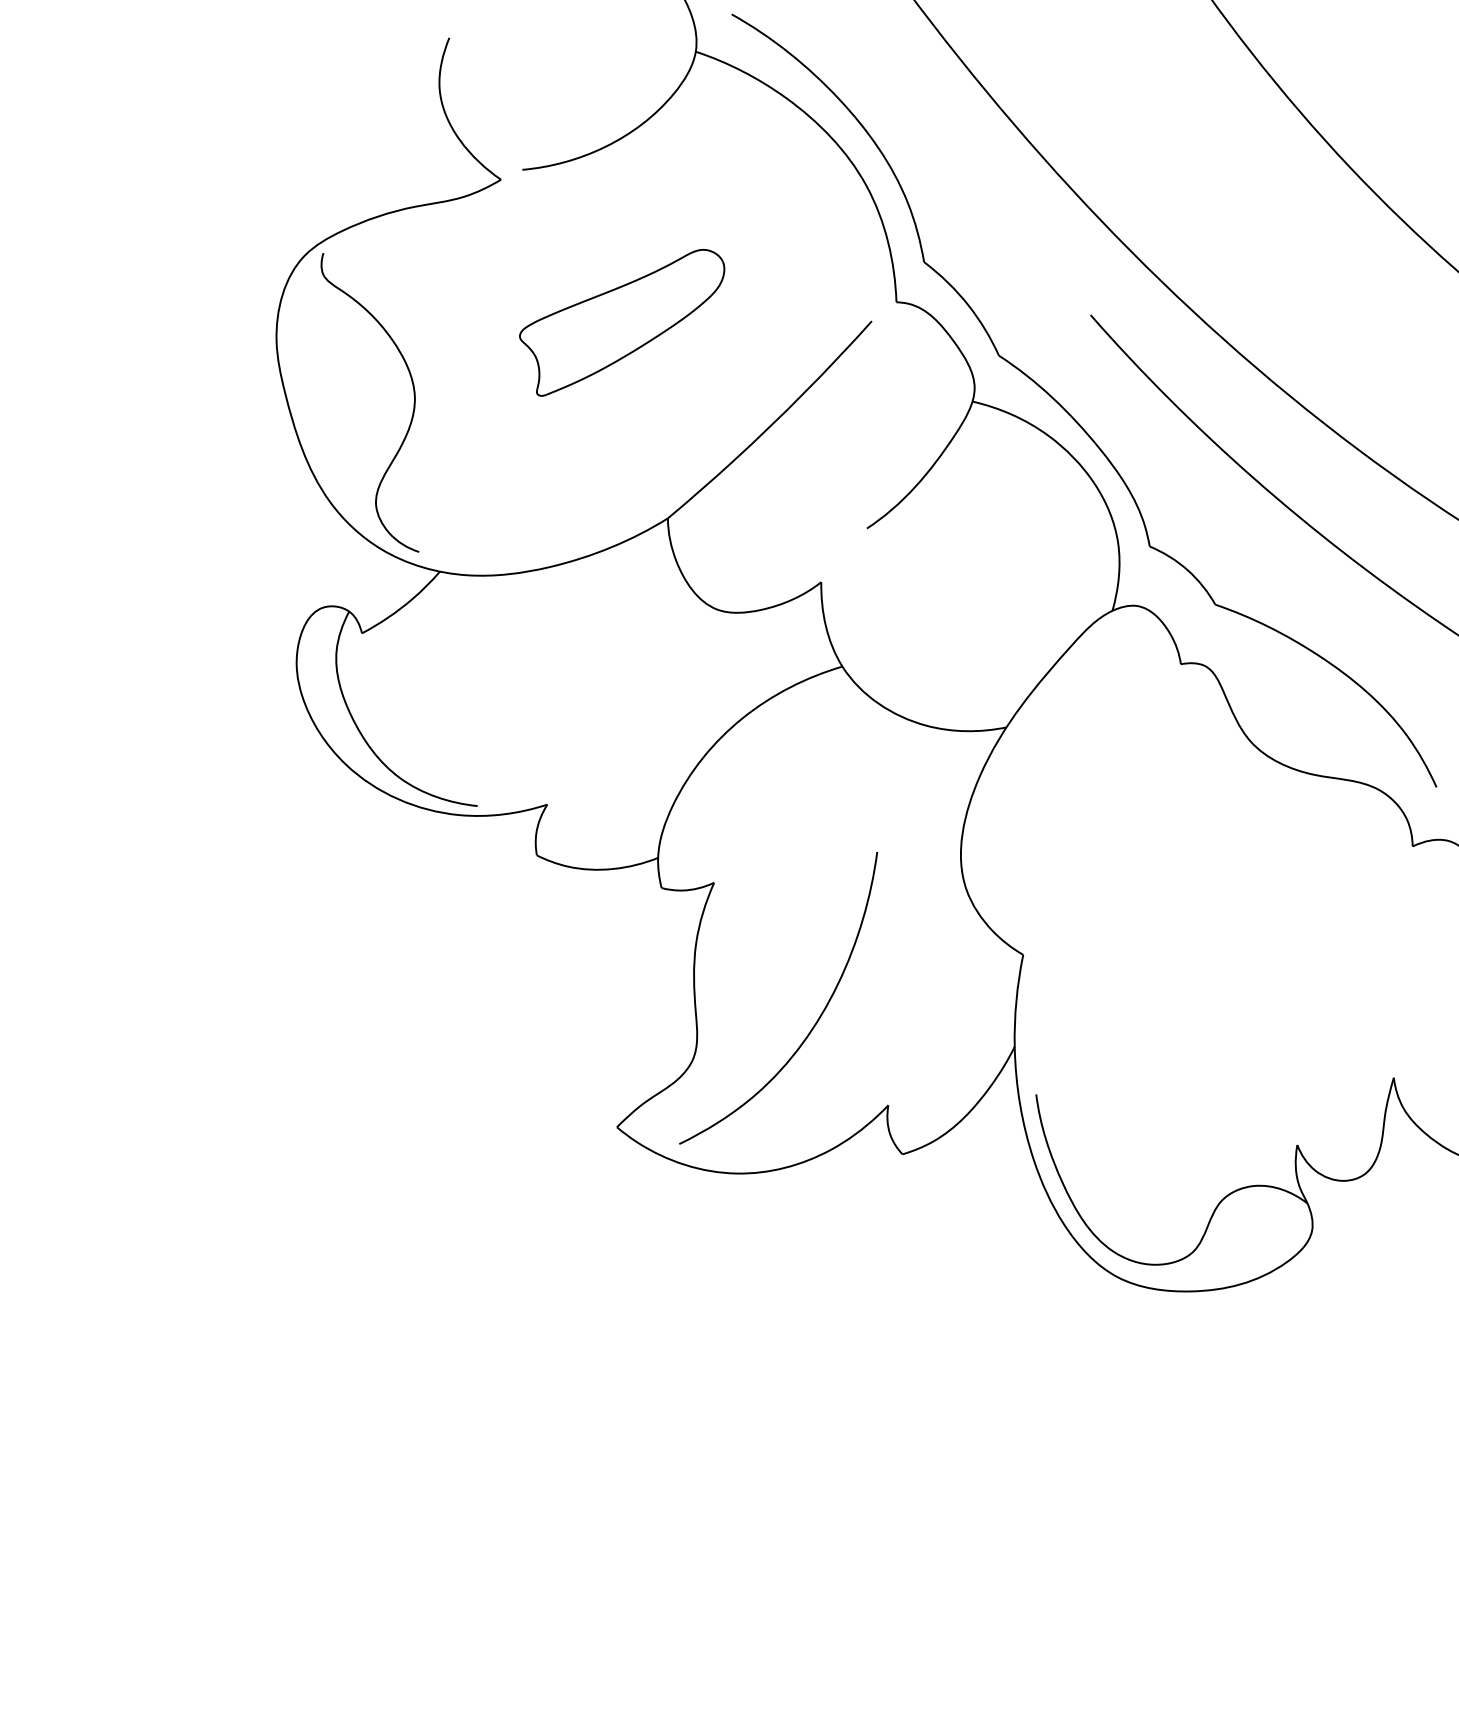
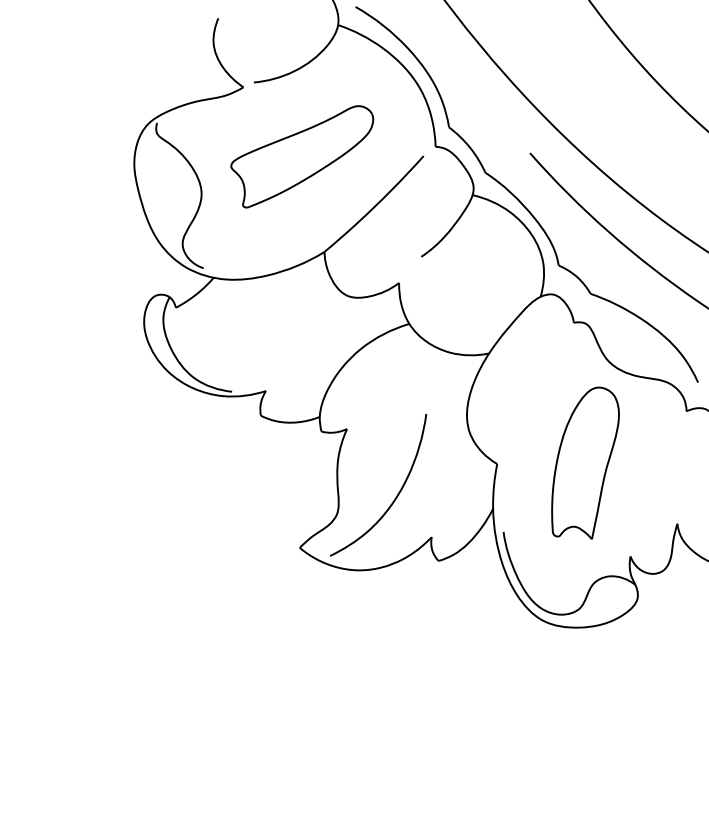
part: (622, 322) -> (302, 156), size x1.43
part: (1204, 951) -> (585, 462), added

